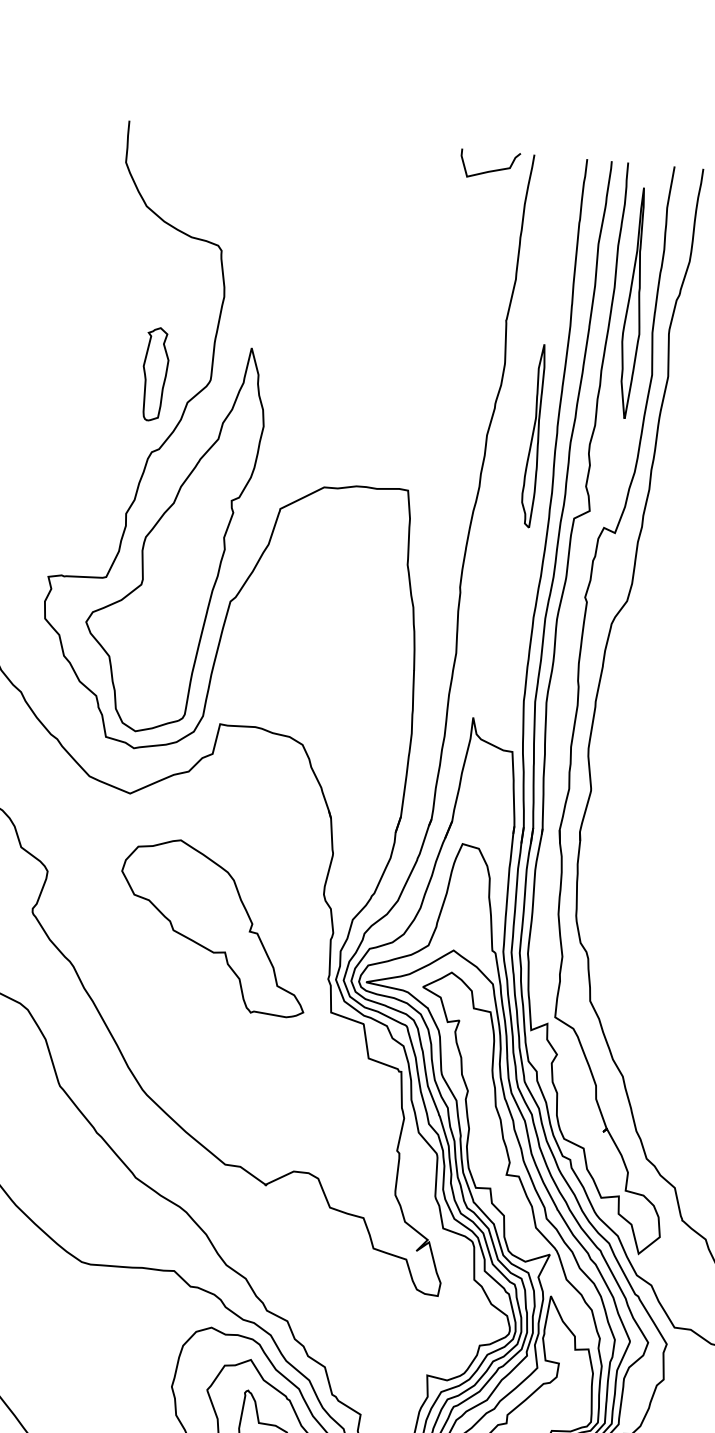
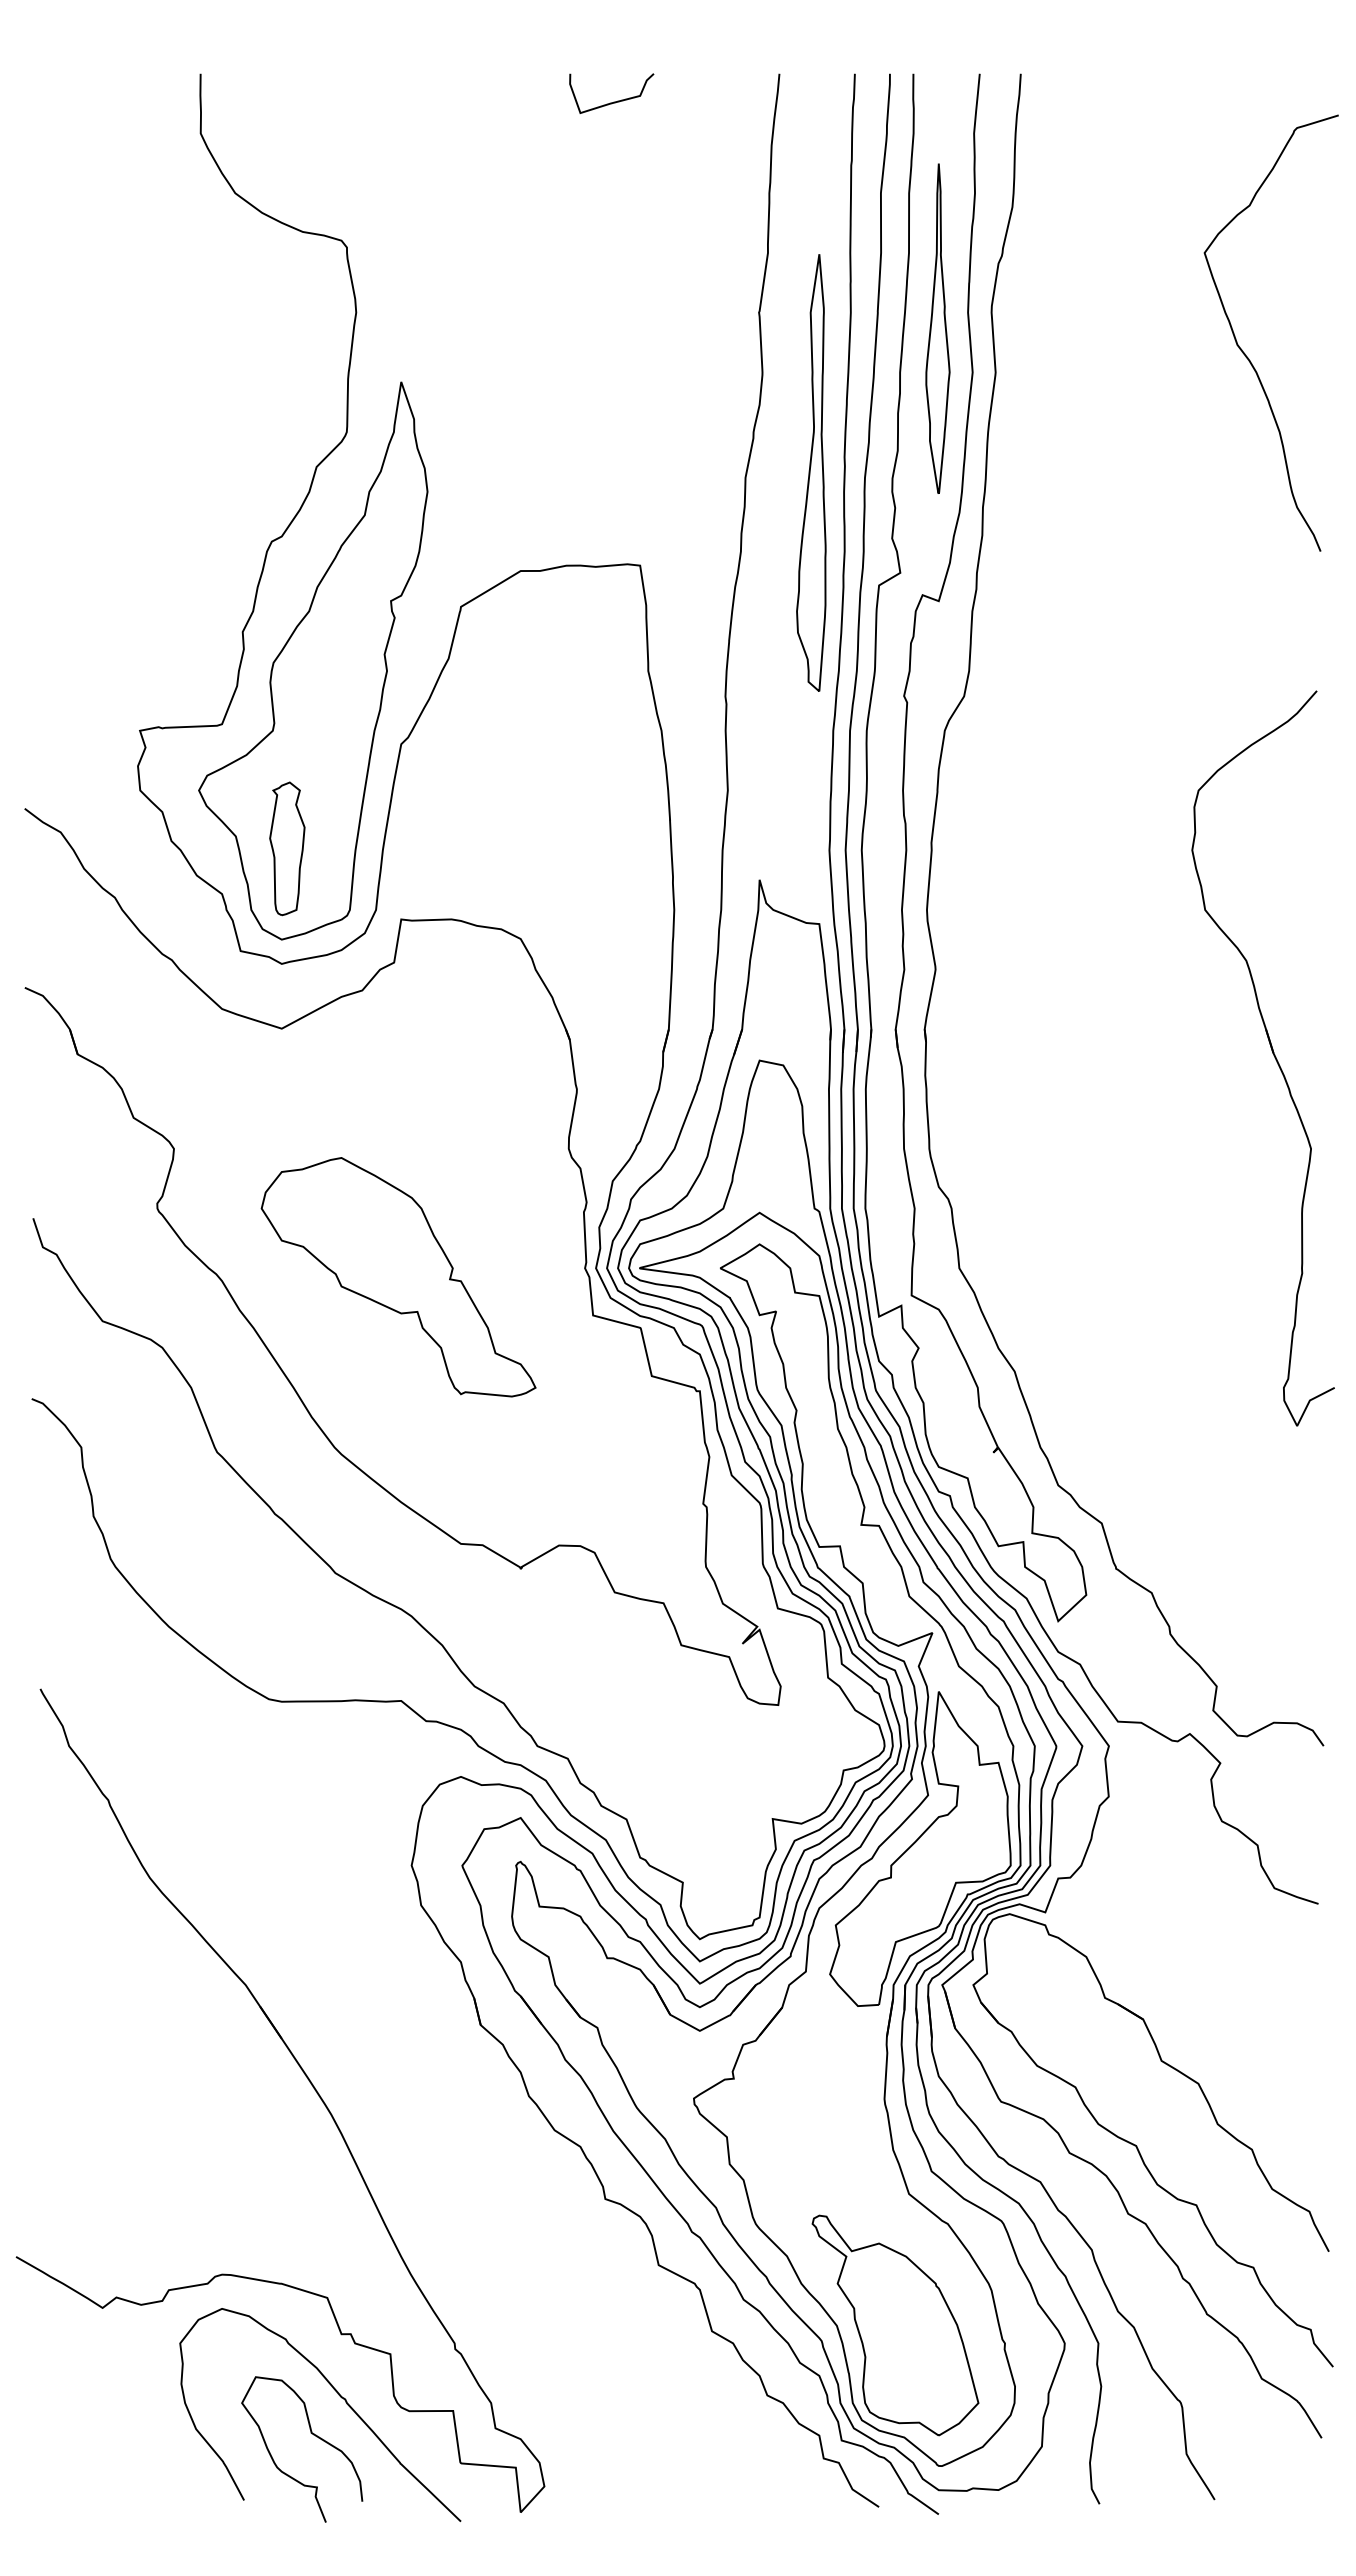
curve: (490, 170) -> (613, 101), moved
part: (633, 302) -> (937, 328), moved
part: (155, 374) -> (287, 848), moved
part: (533, 435) -> (811, 472), size x1.67
part: (213, 927) -> (398, 1277), moved

